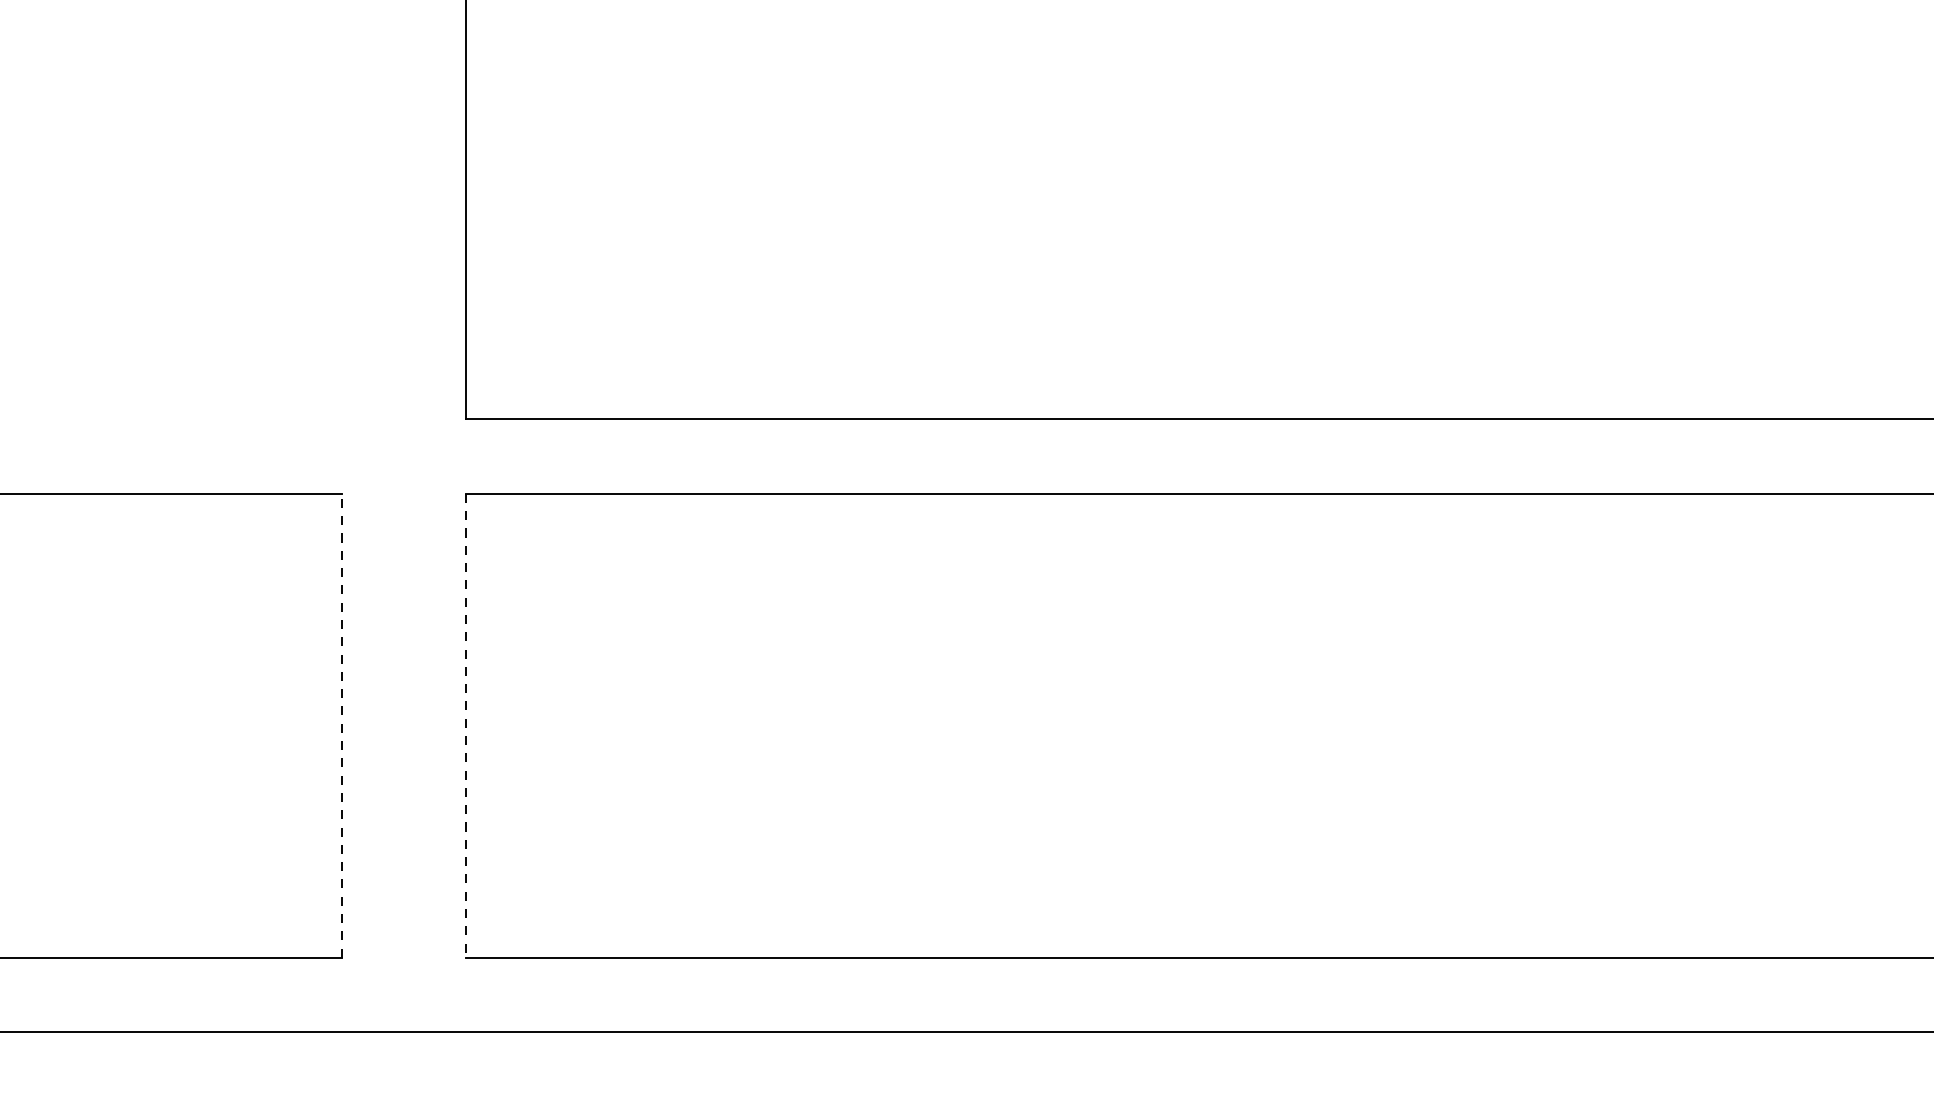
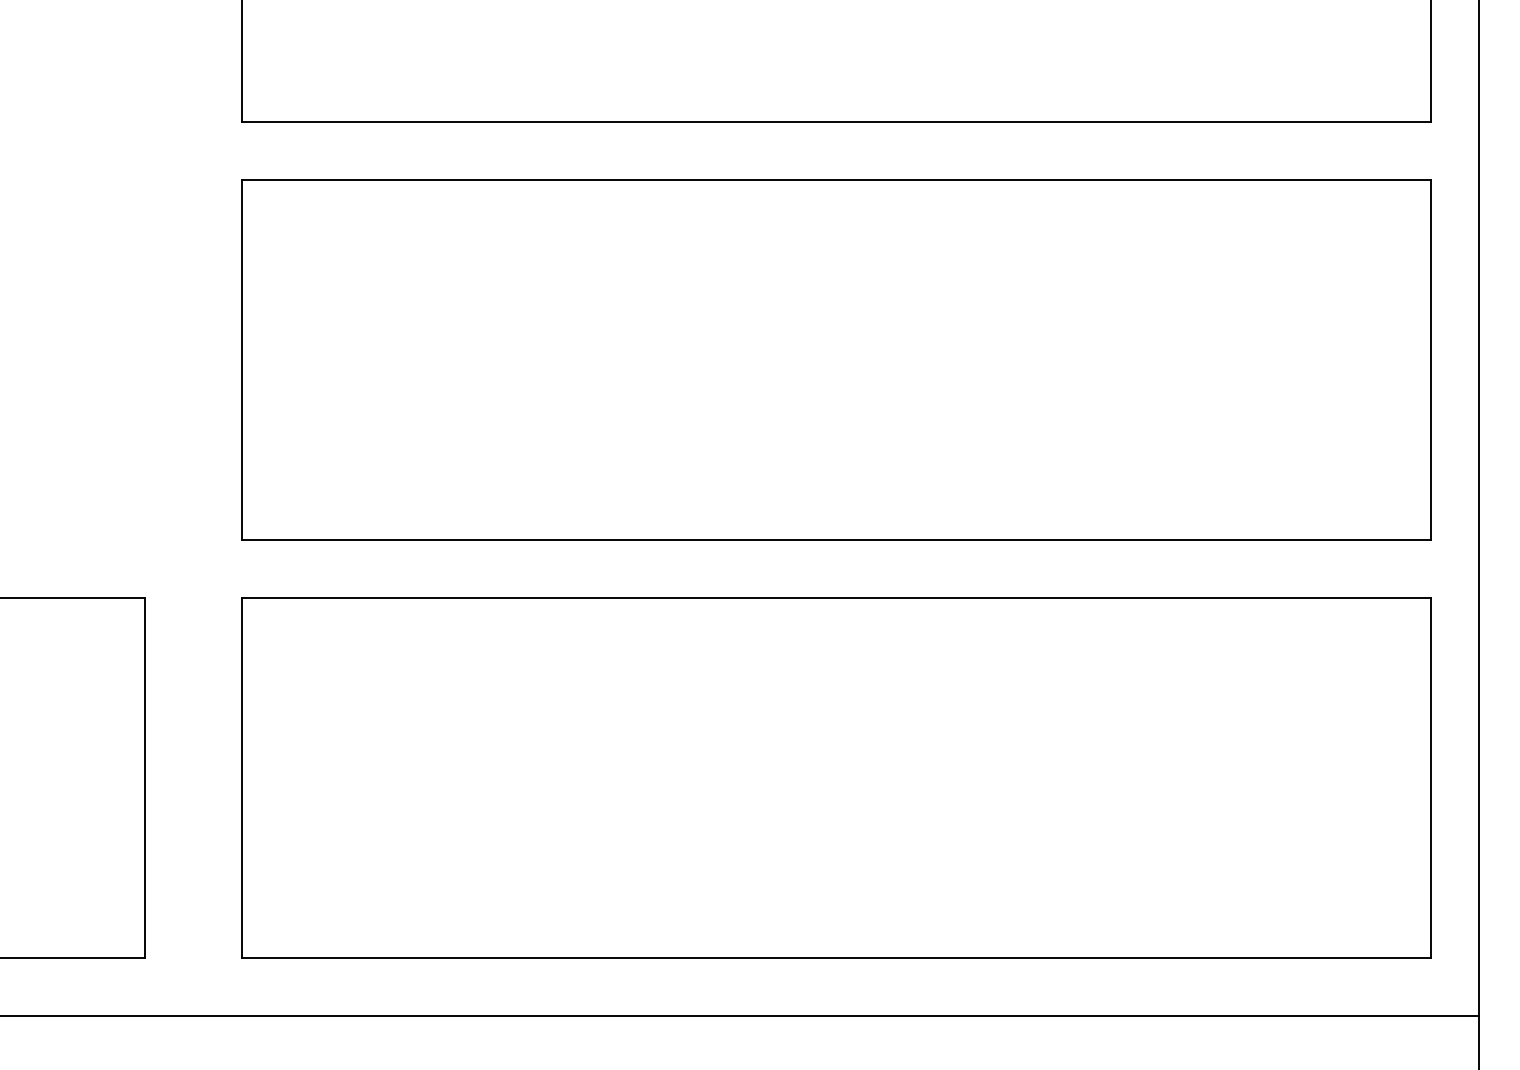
line: (342, 724) -> (145, 777), dashed -> solid
line: (465, 726) -> (241, 778), dashed -> solid

